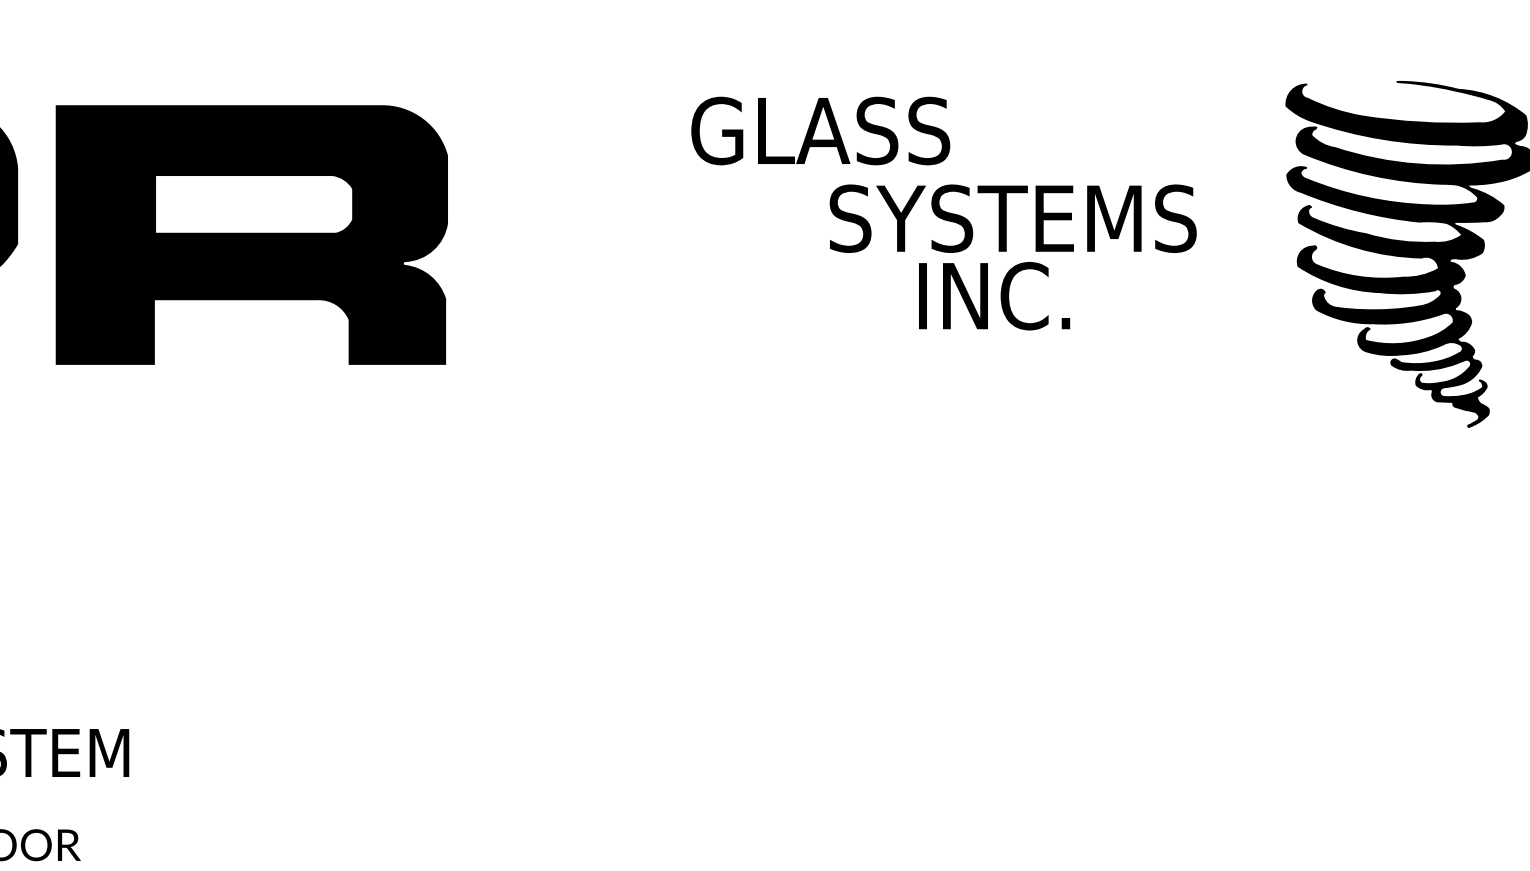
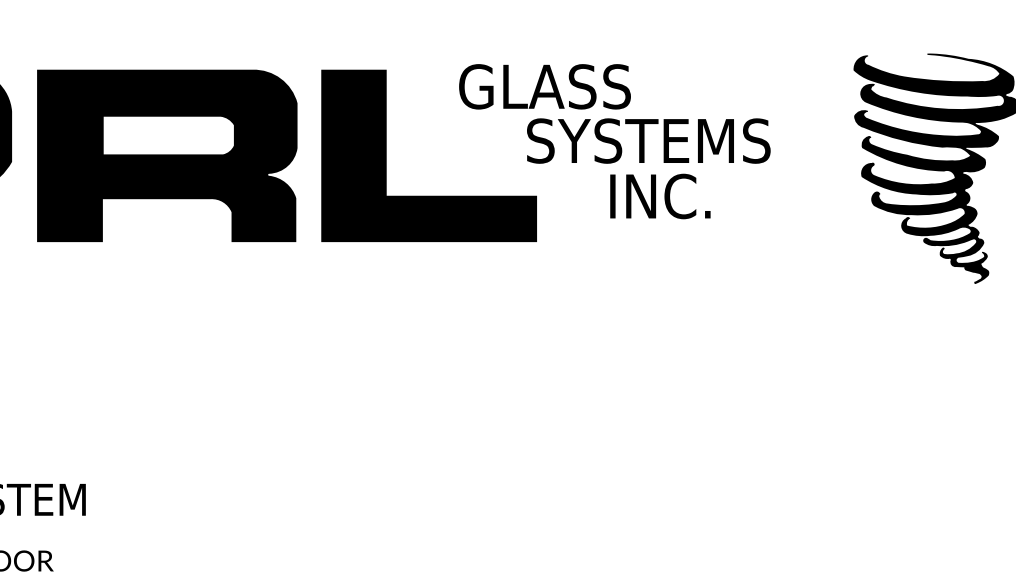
text: (1012, 217) -> (648, 140), moved
fill: (646, 234) -> (429, 155), added

